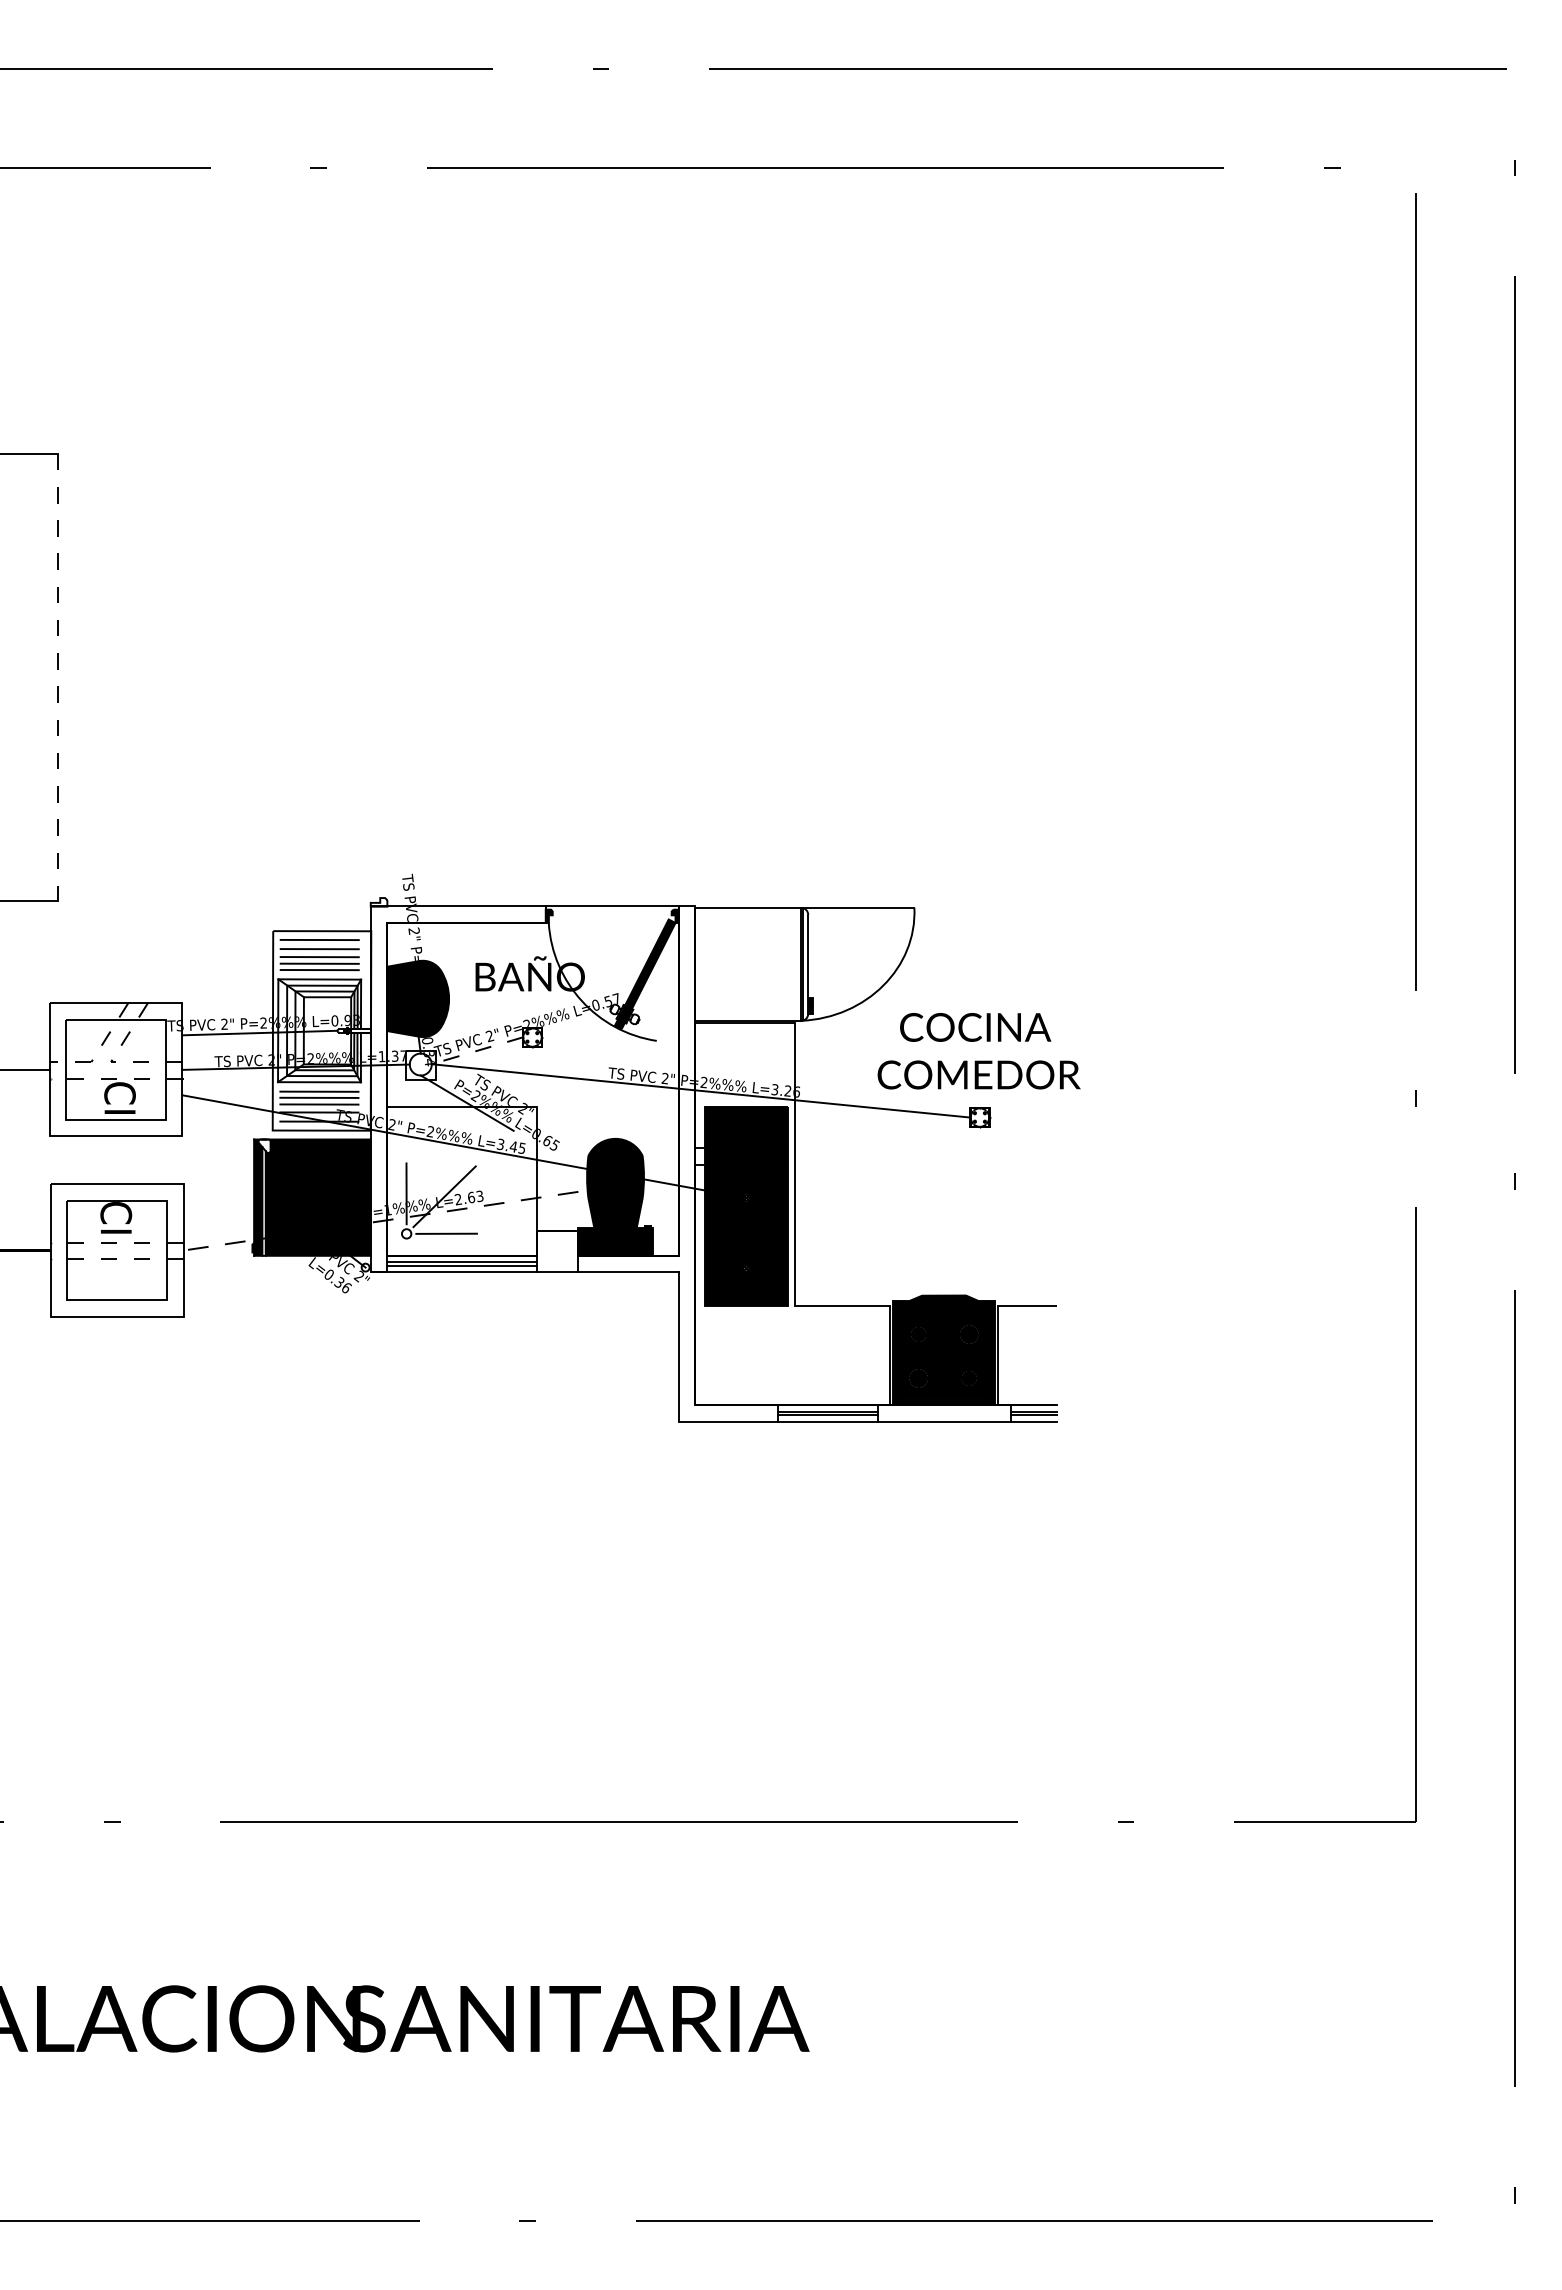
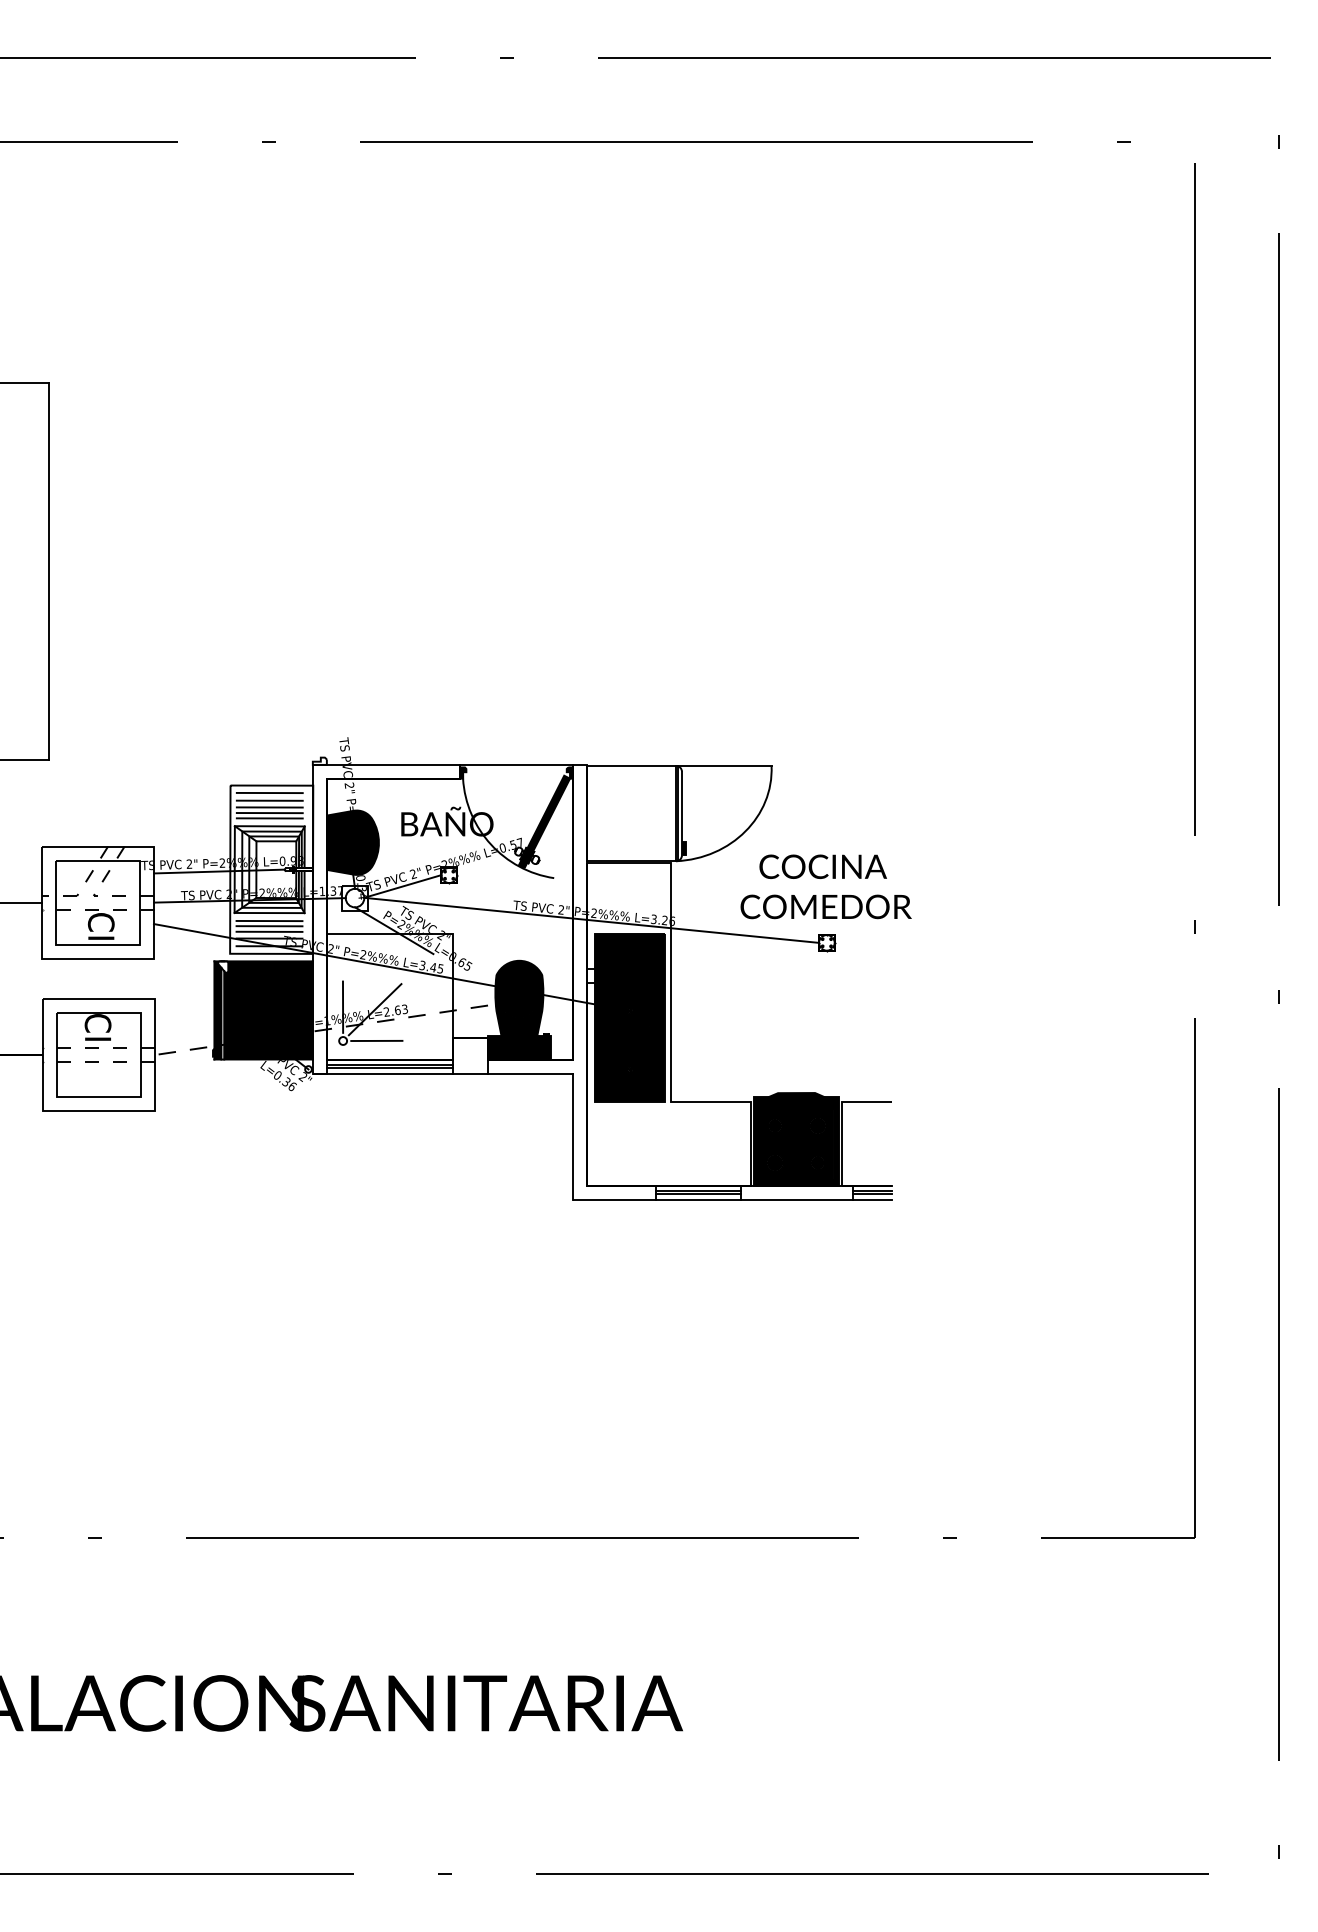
line: (57, 677) -> (48, 571), dashed -> solid
line: (477, 1050) -> (402, 886), dashed -> solid

